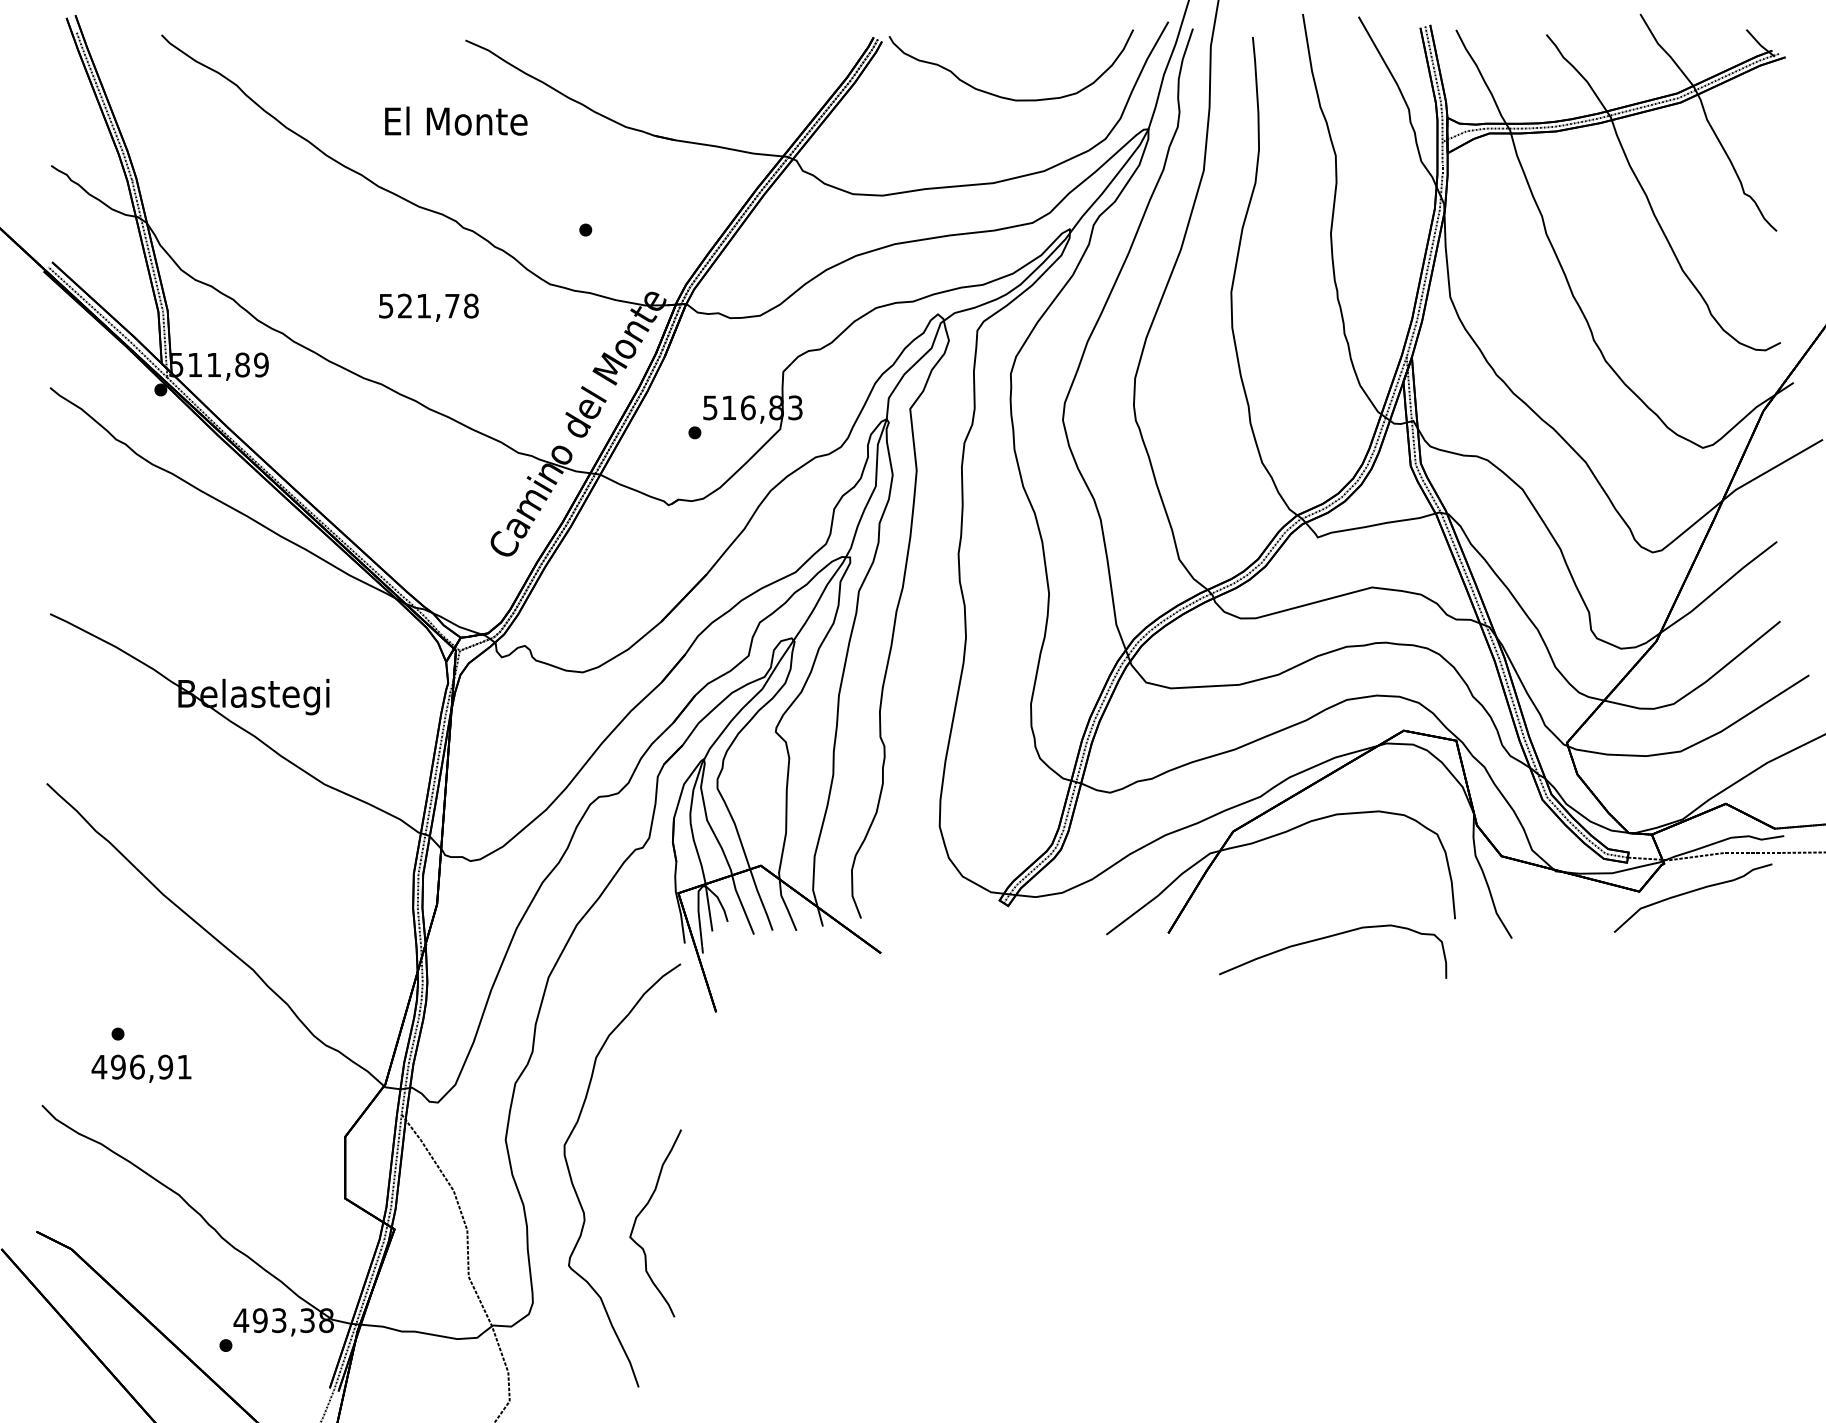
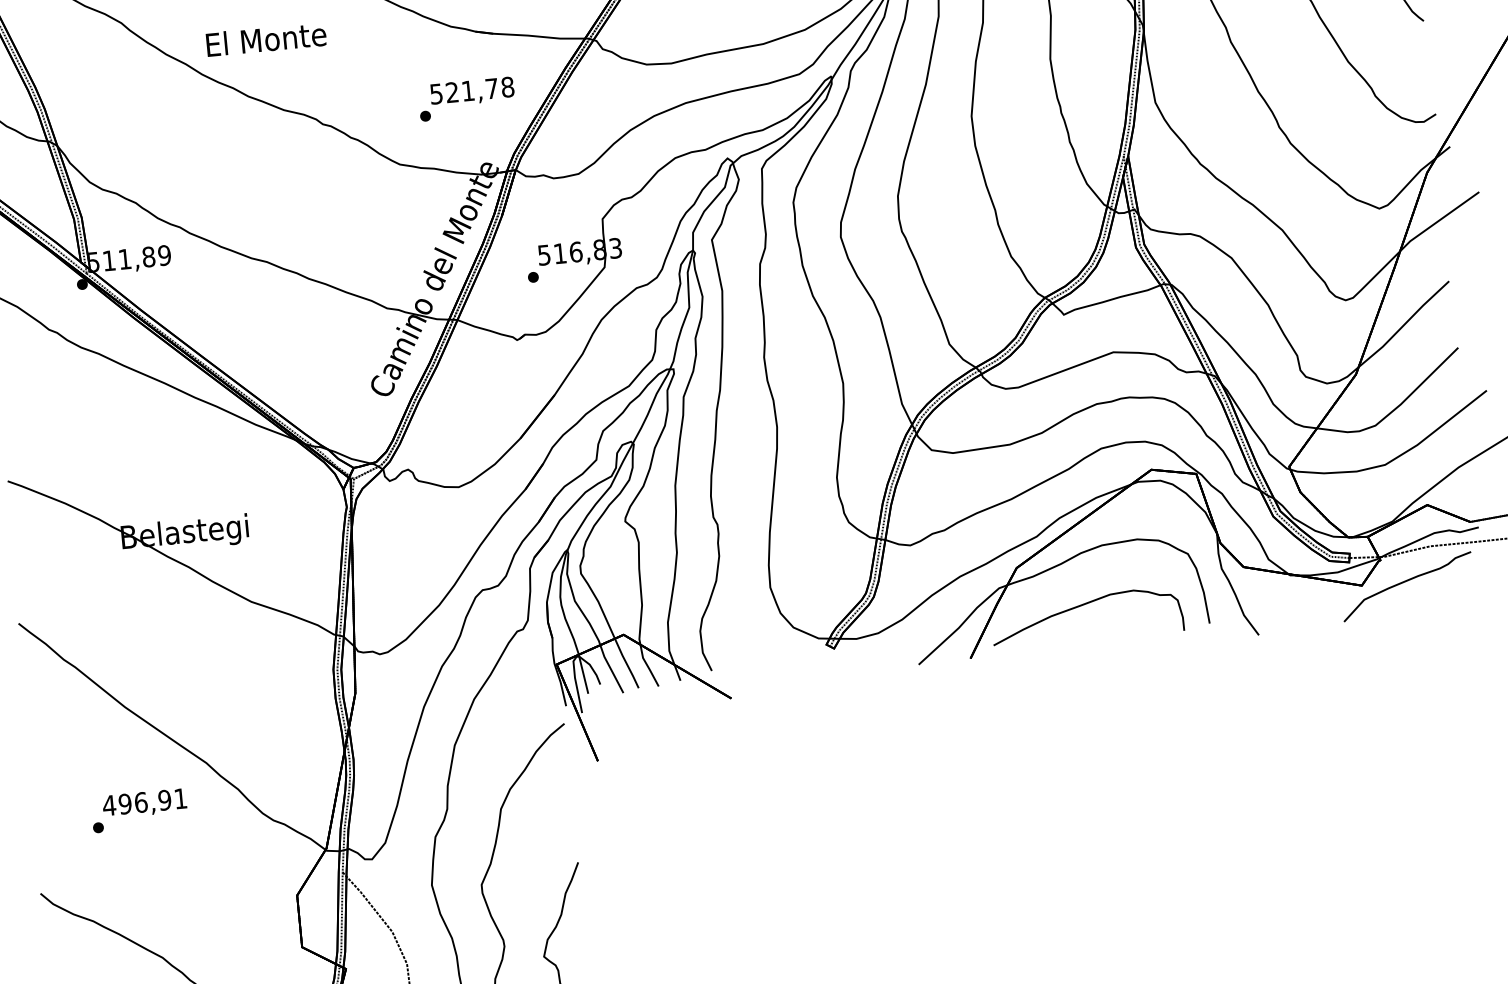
text: (456, 120) -> (266, 38), moved
text: (428, 307) -> (472, 91), moved
curve: (1330, 937) -> (1083, 605), moved
text: (141, 1068) -> (144, 803), moved

